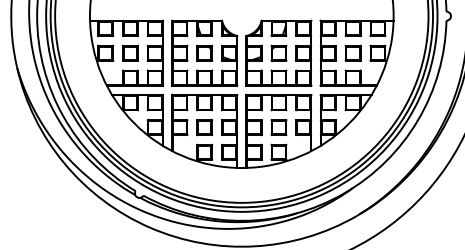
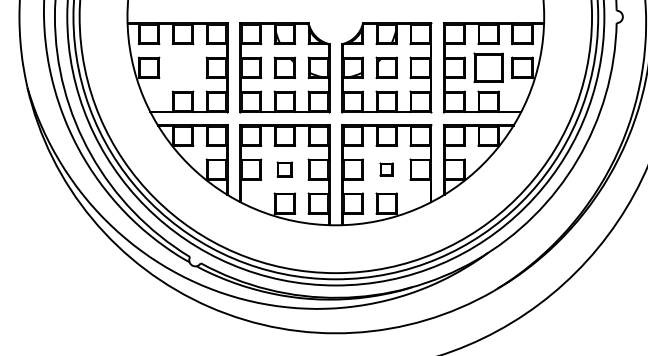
part: (130, 53) -> (182, 67), removed
part: (353, 53) -> (488, 67), size x1.4
part: (204, 127) -> (284, 169), size x0.7
part: (278, 127) -> (386, 169), size x0.6

